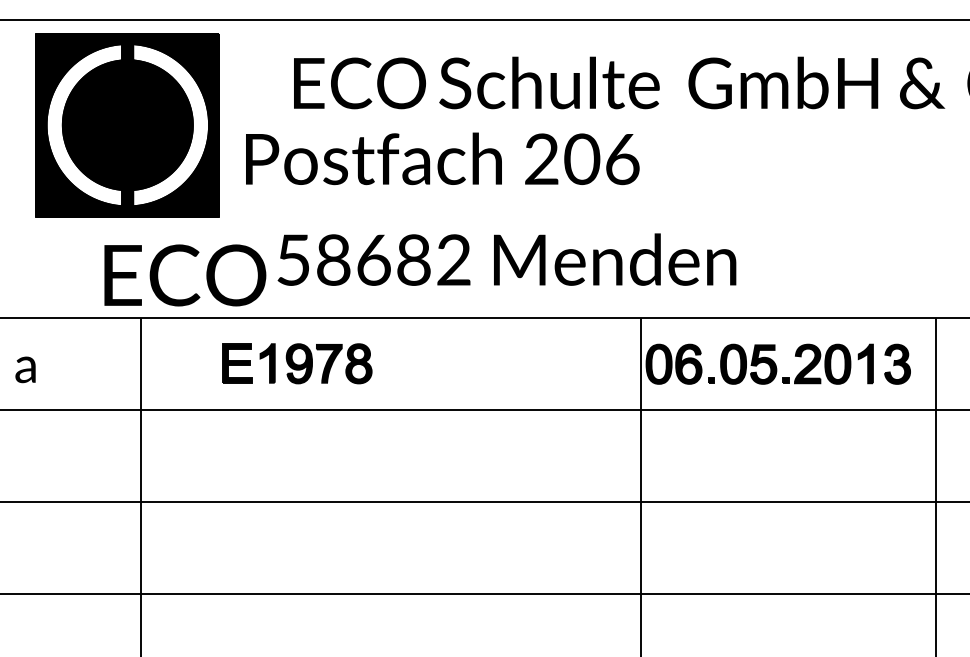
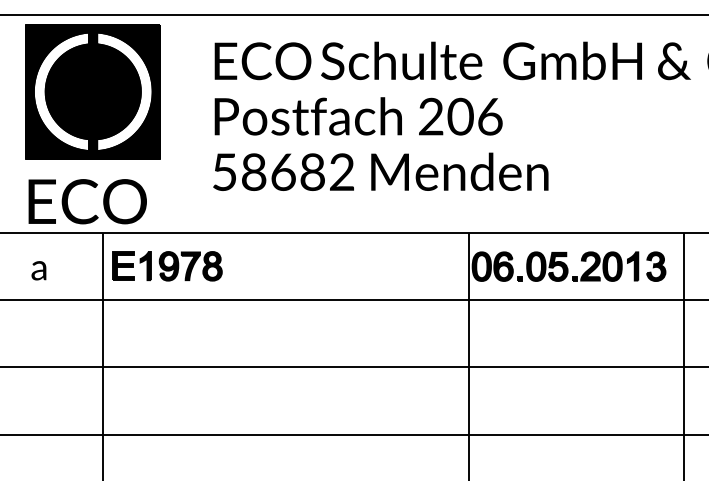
text: (442, 158) -> (358, 116), moved
text: (506, 259) -> (380, 171), moved
text: (185, 275) -> (87, 201), moved
part: (297, 363) -> (167, 266), moved
text: (25, 369) -> (38, 270), moved

